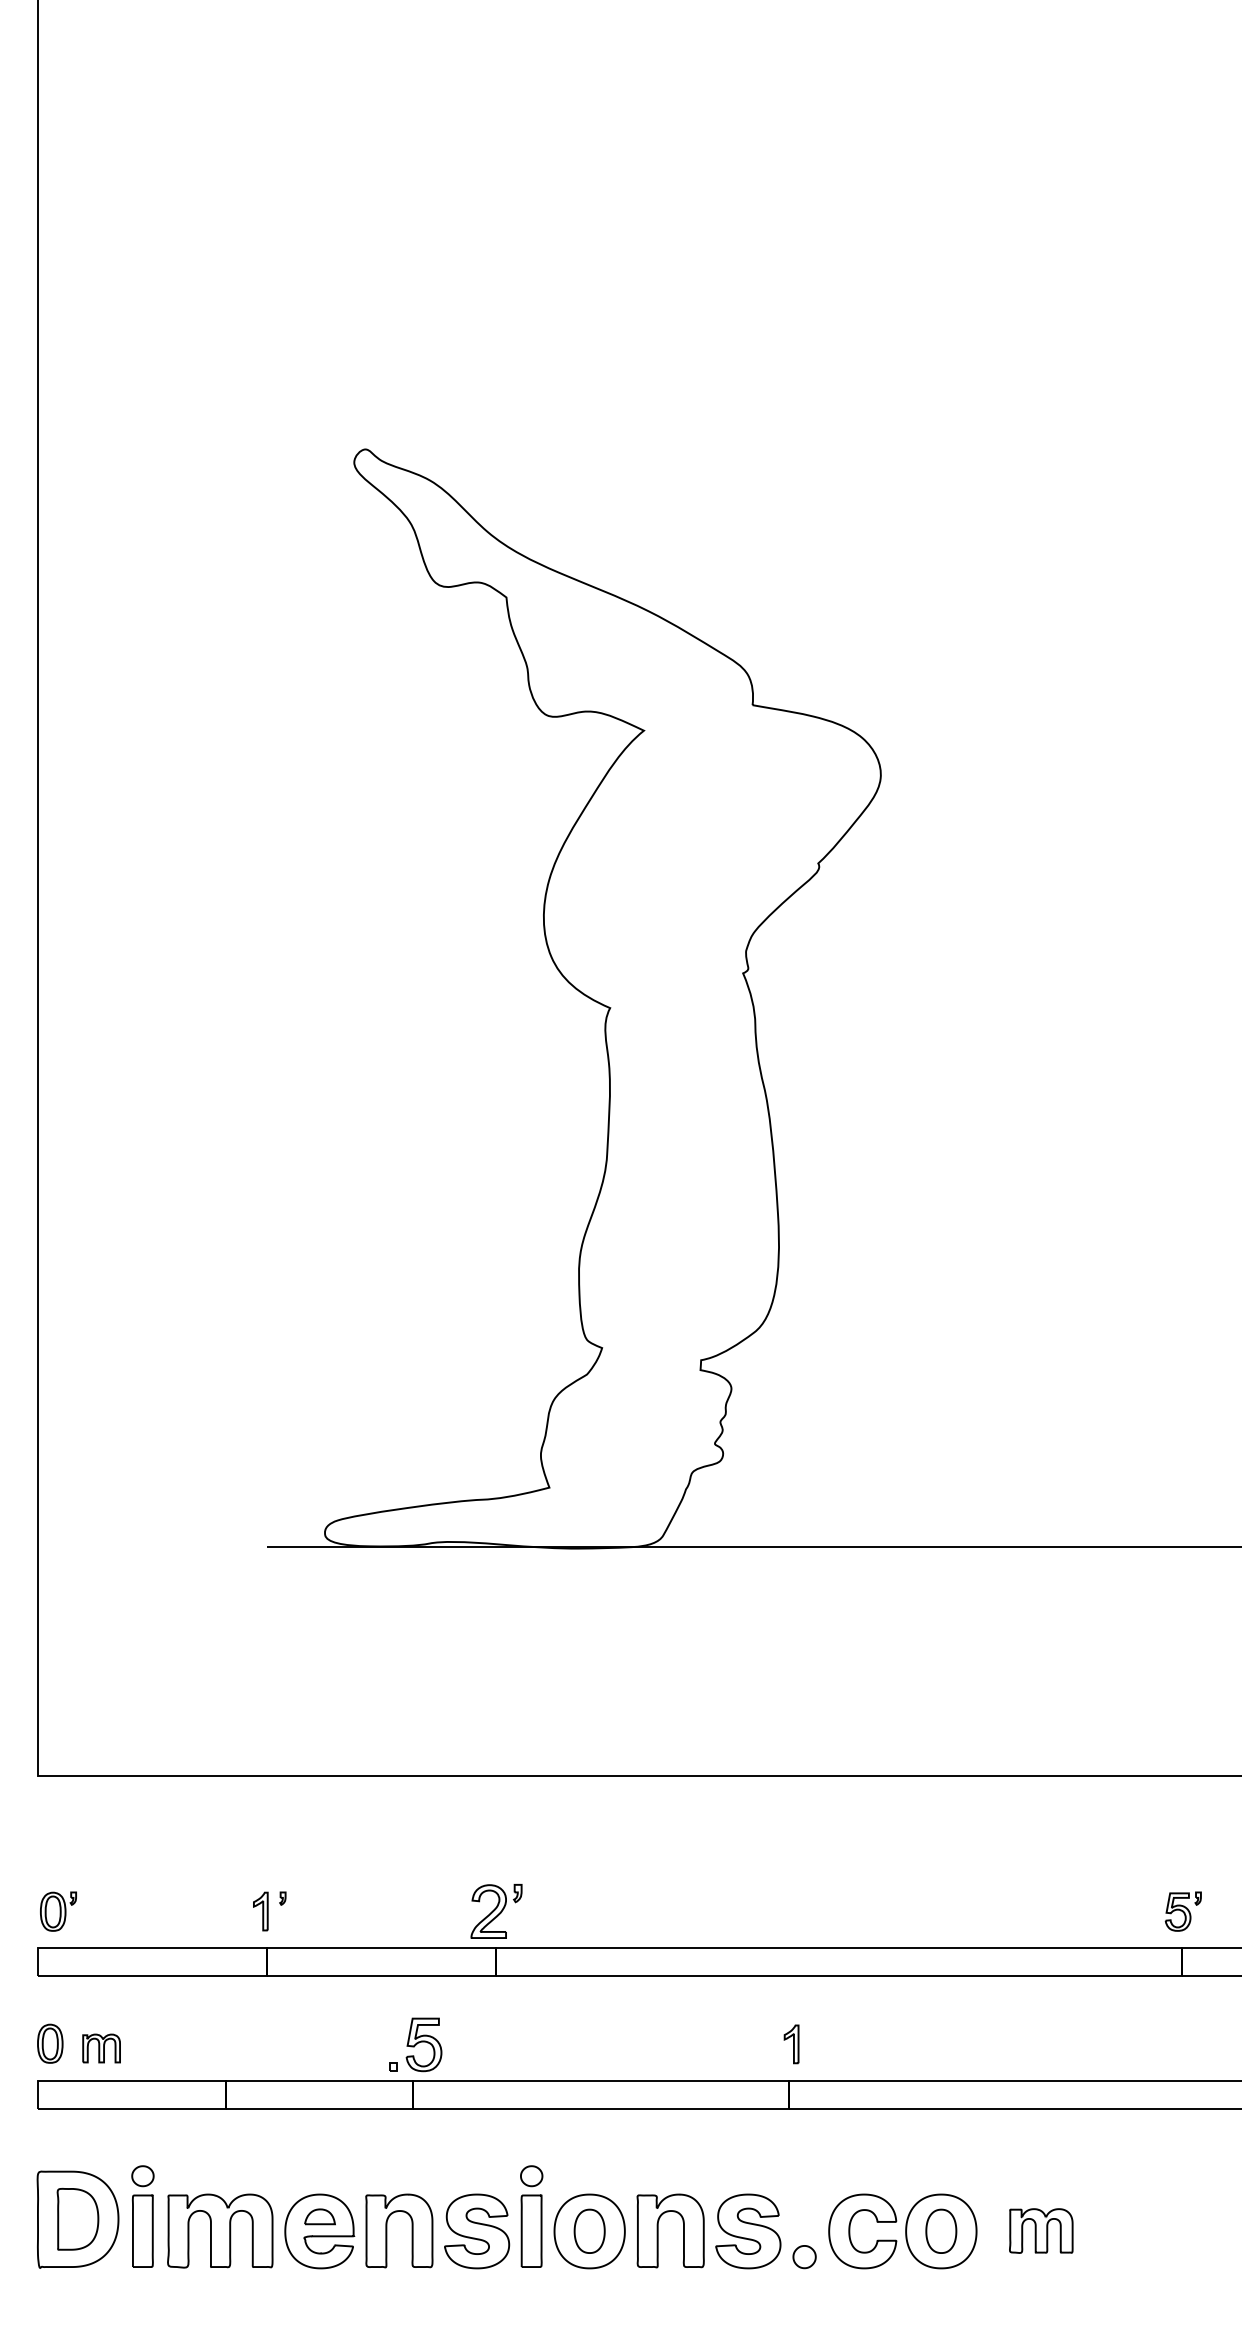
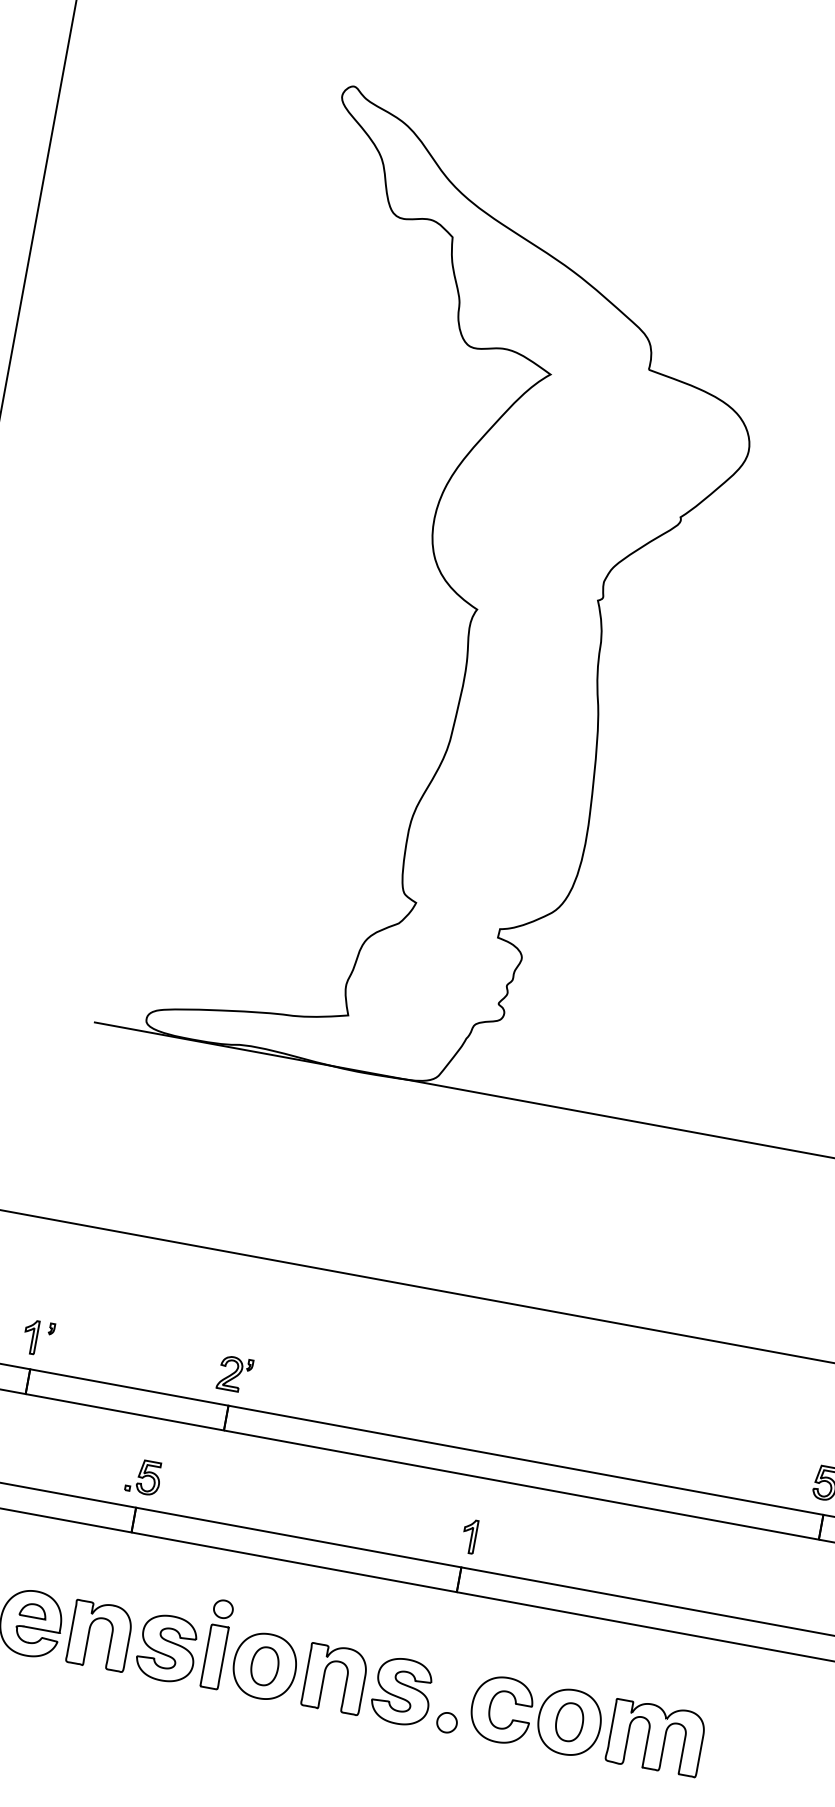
part: (496, 1911) -> (235, 1374), size x0.71
part: (415, 2044) -> (143, 1476), size x0.71
part: (1041, 2230) -> (656, 1737), size x1.67

